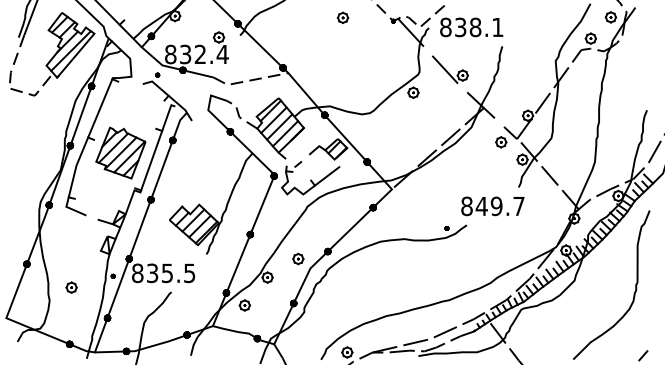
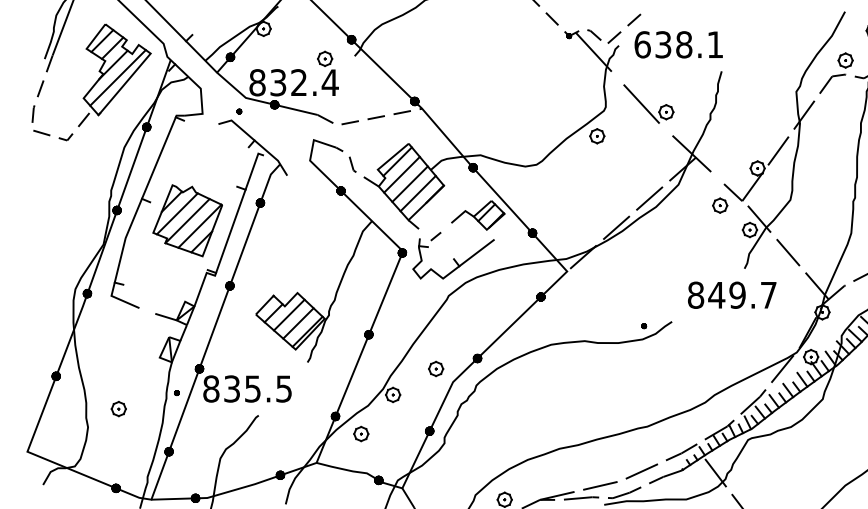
part: (343, 17) -> (499, 30), removed
text: (445, 26) -> (642, 43), 838.1 -> 638.1
text: (492, 206) -> (731, 295), moved

